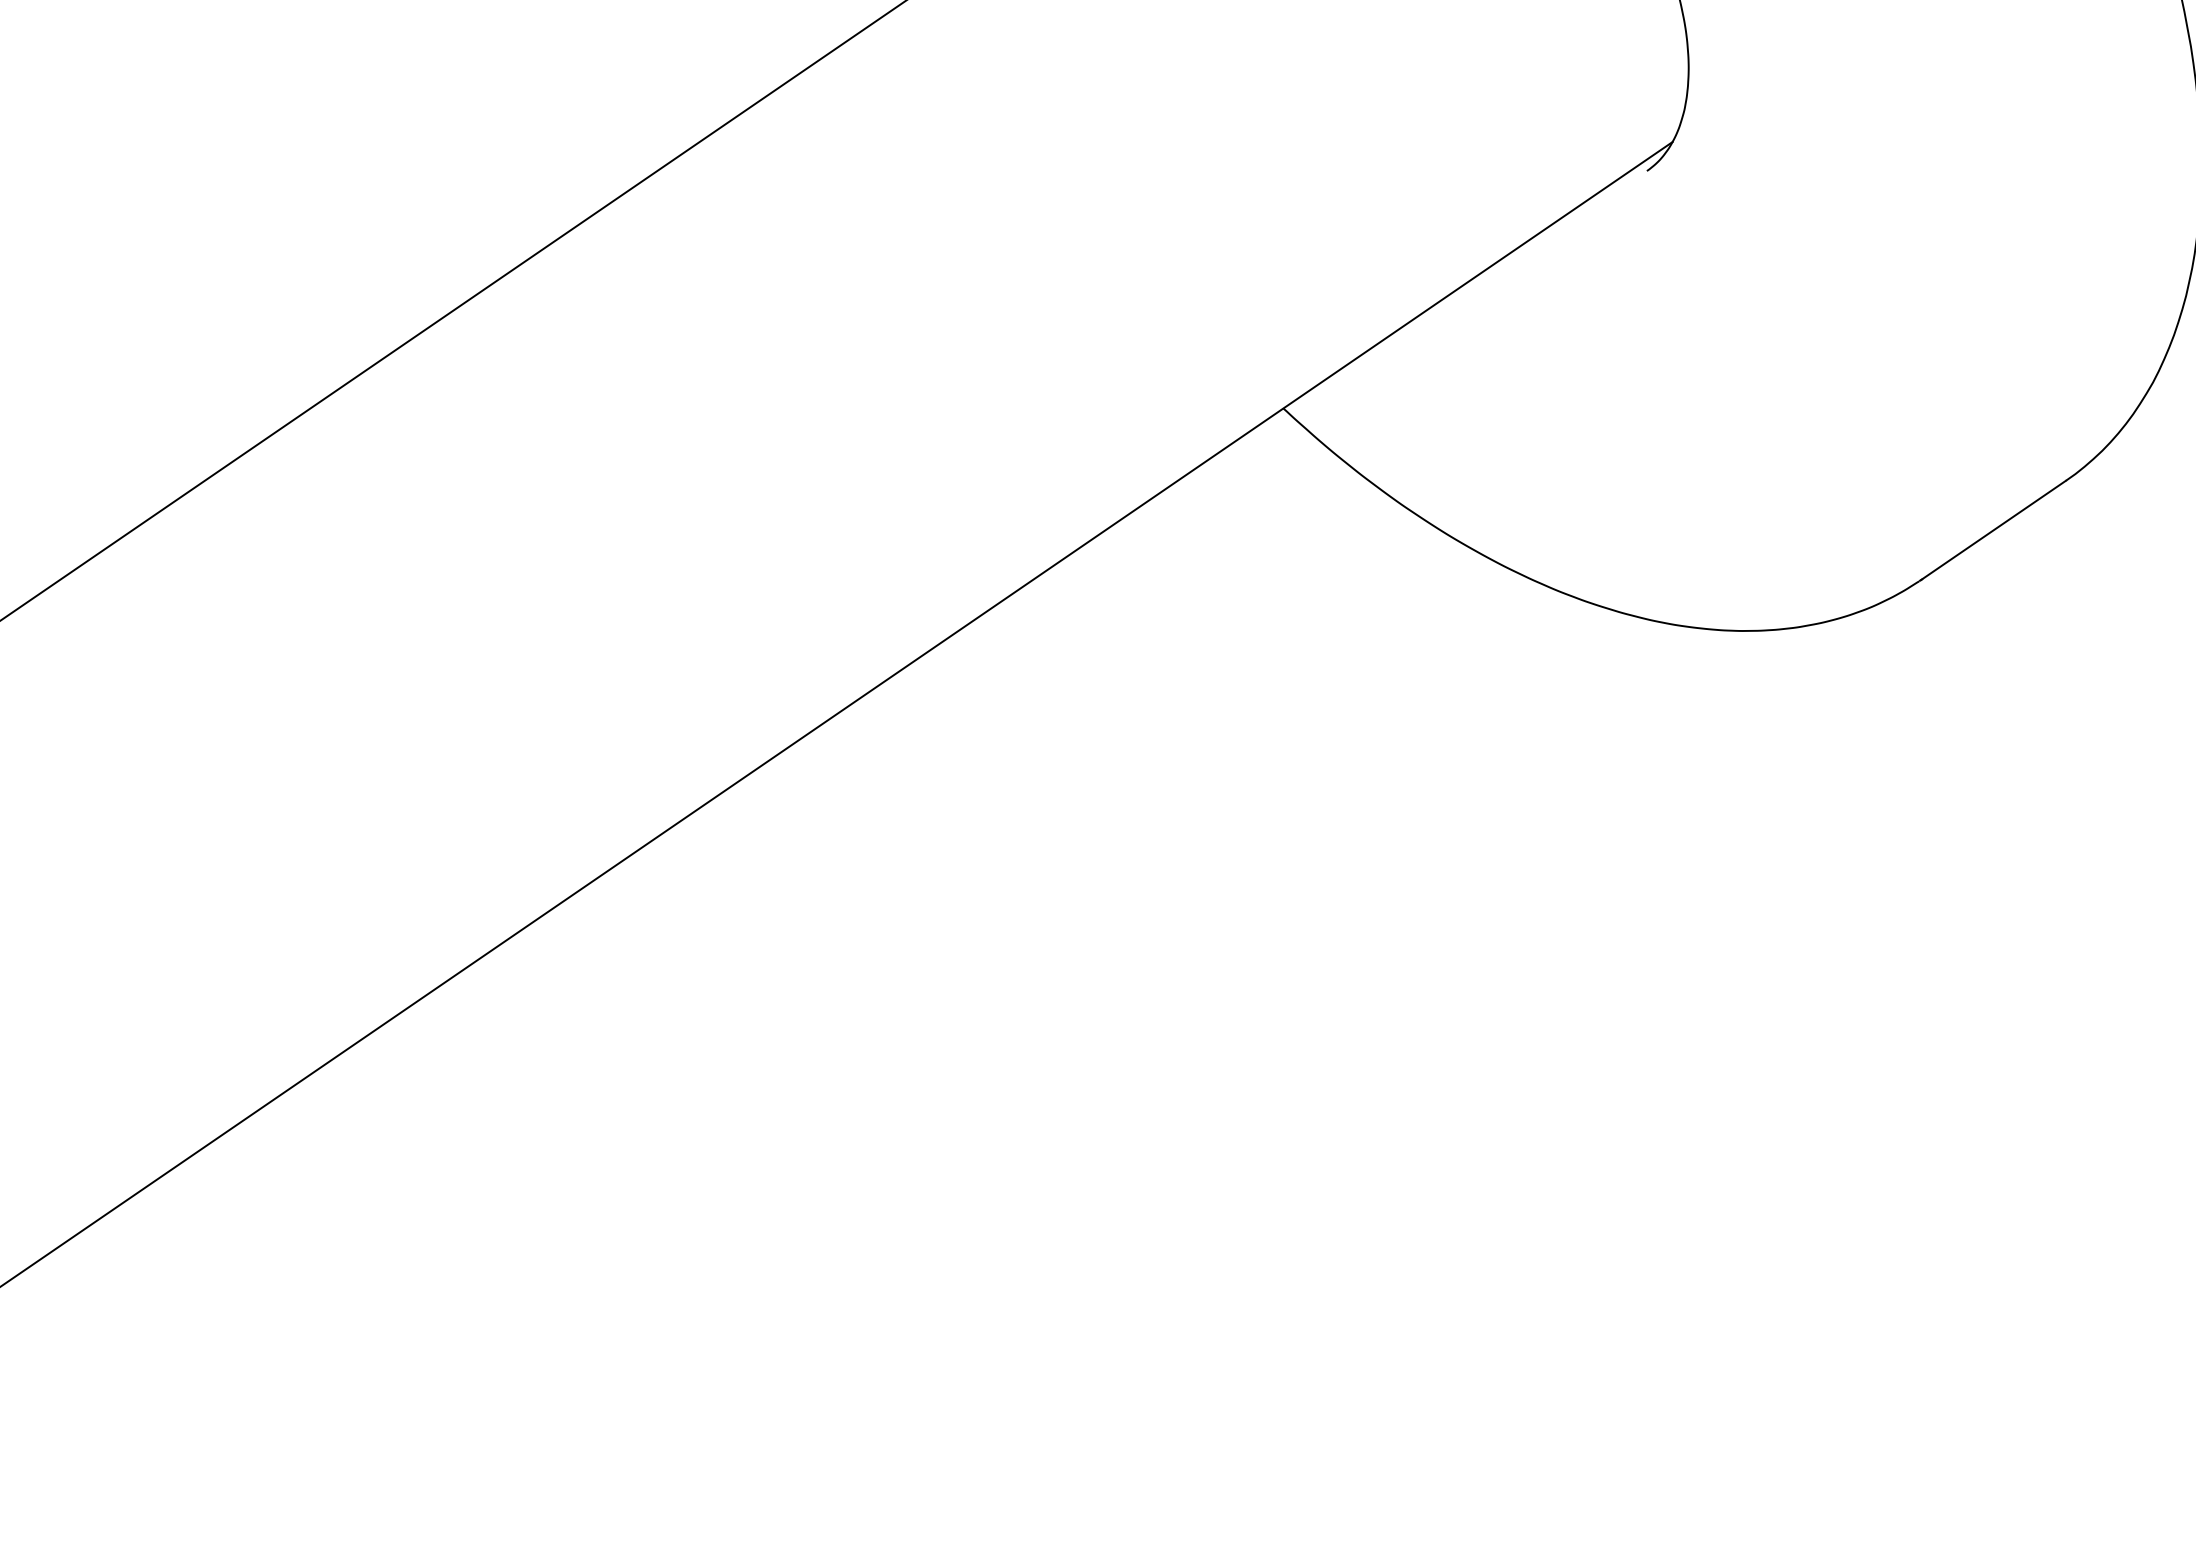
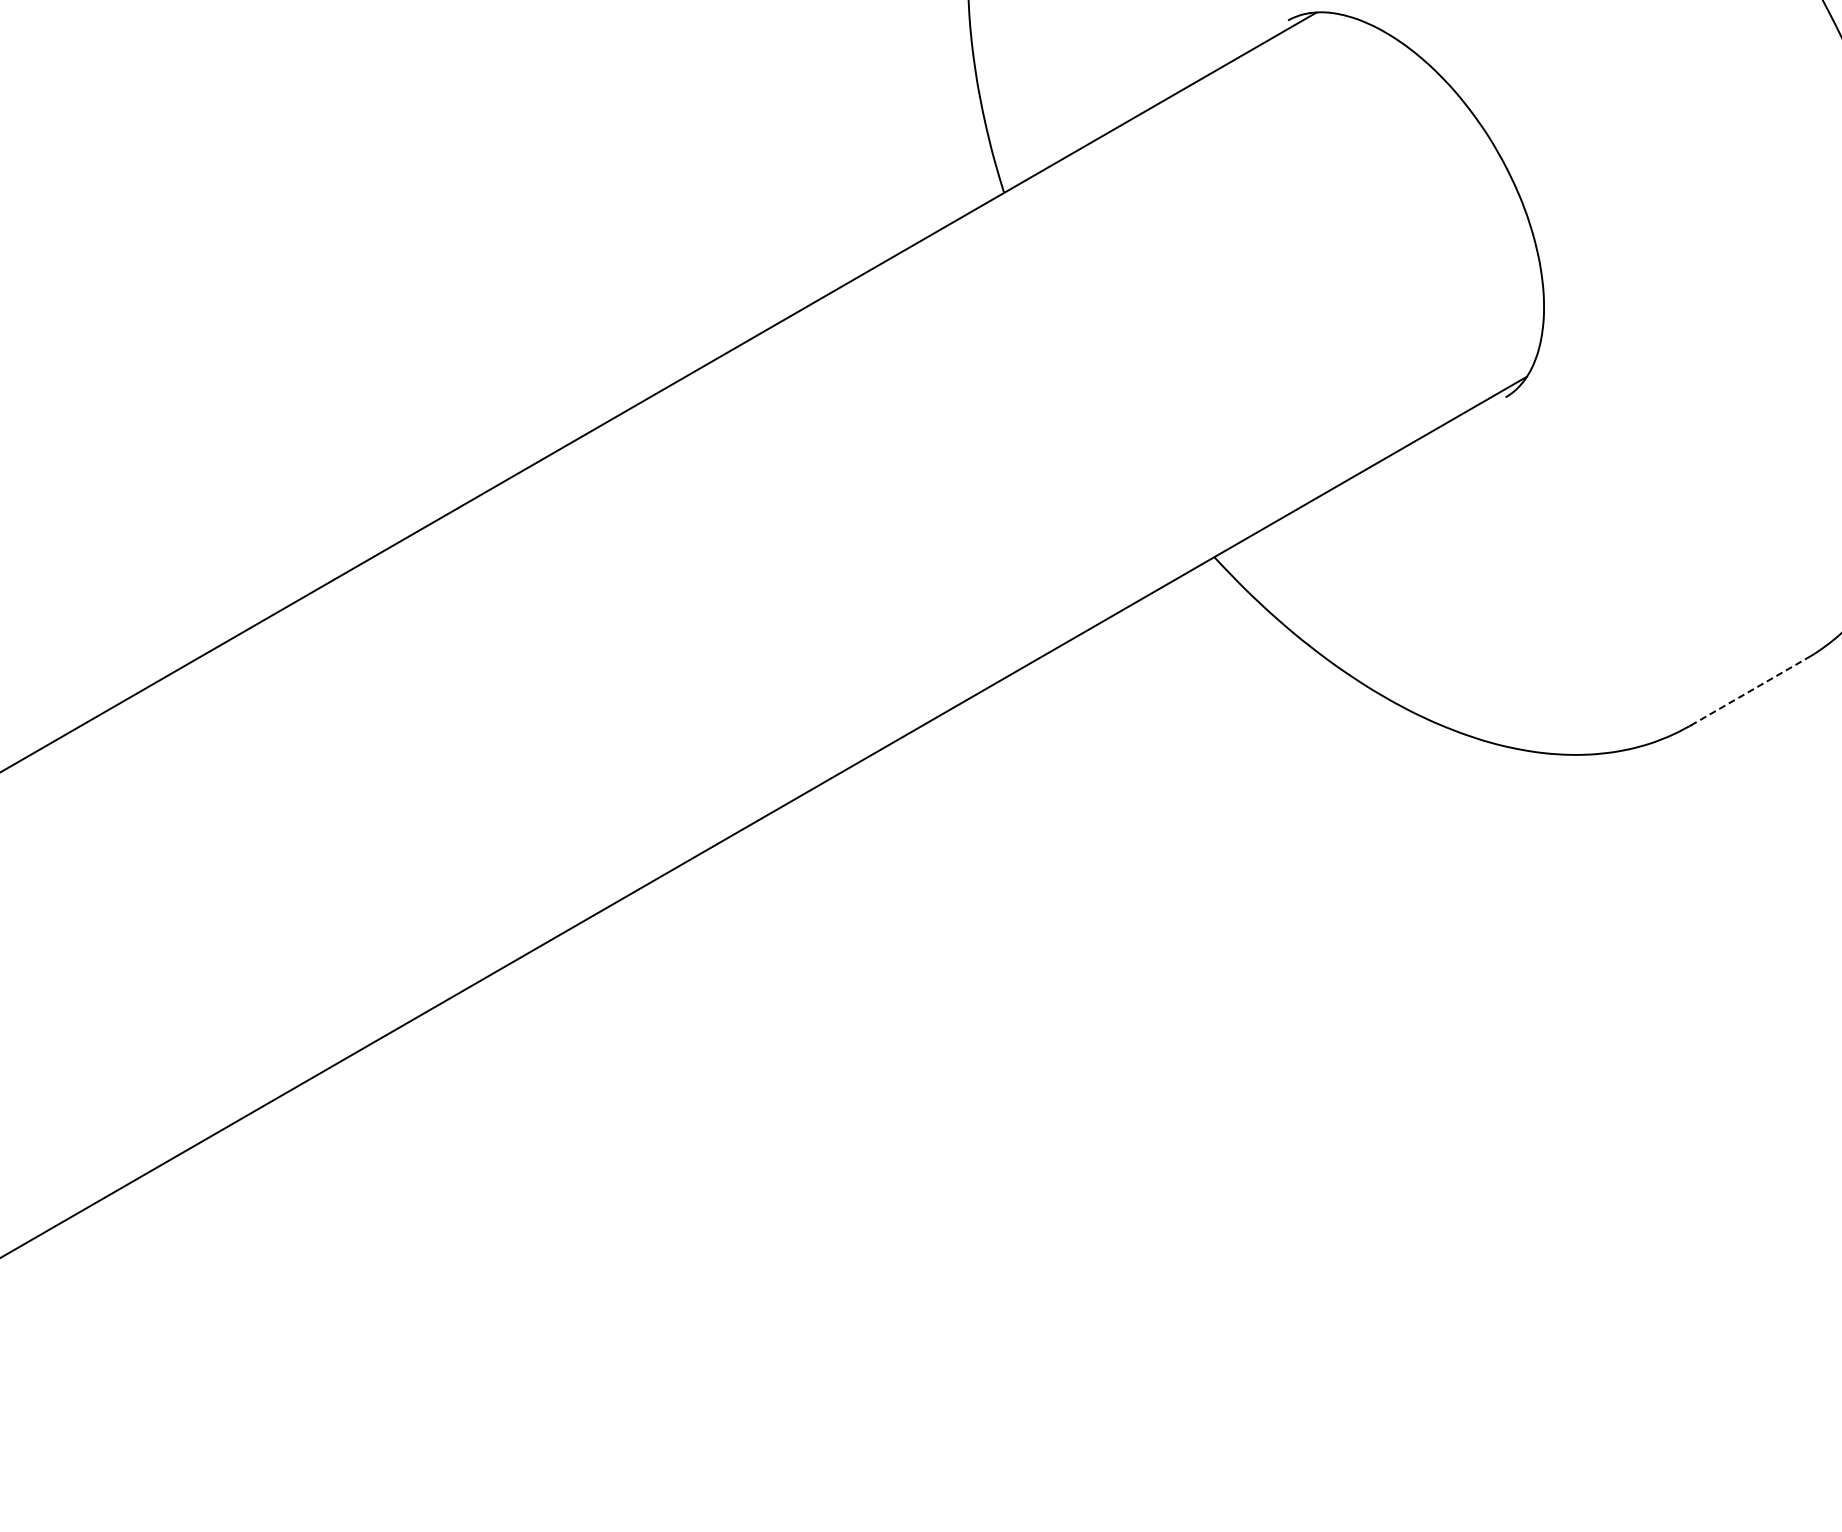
line: (1994, 529) -> (1749, 691), solid -> dashed

